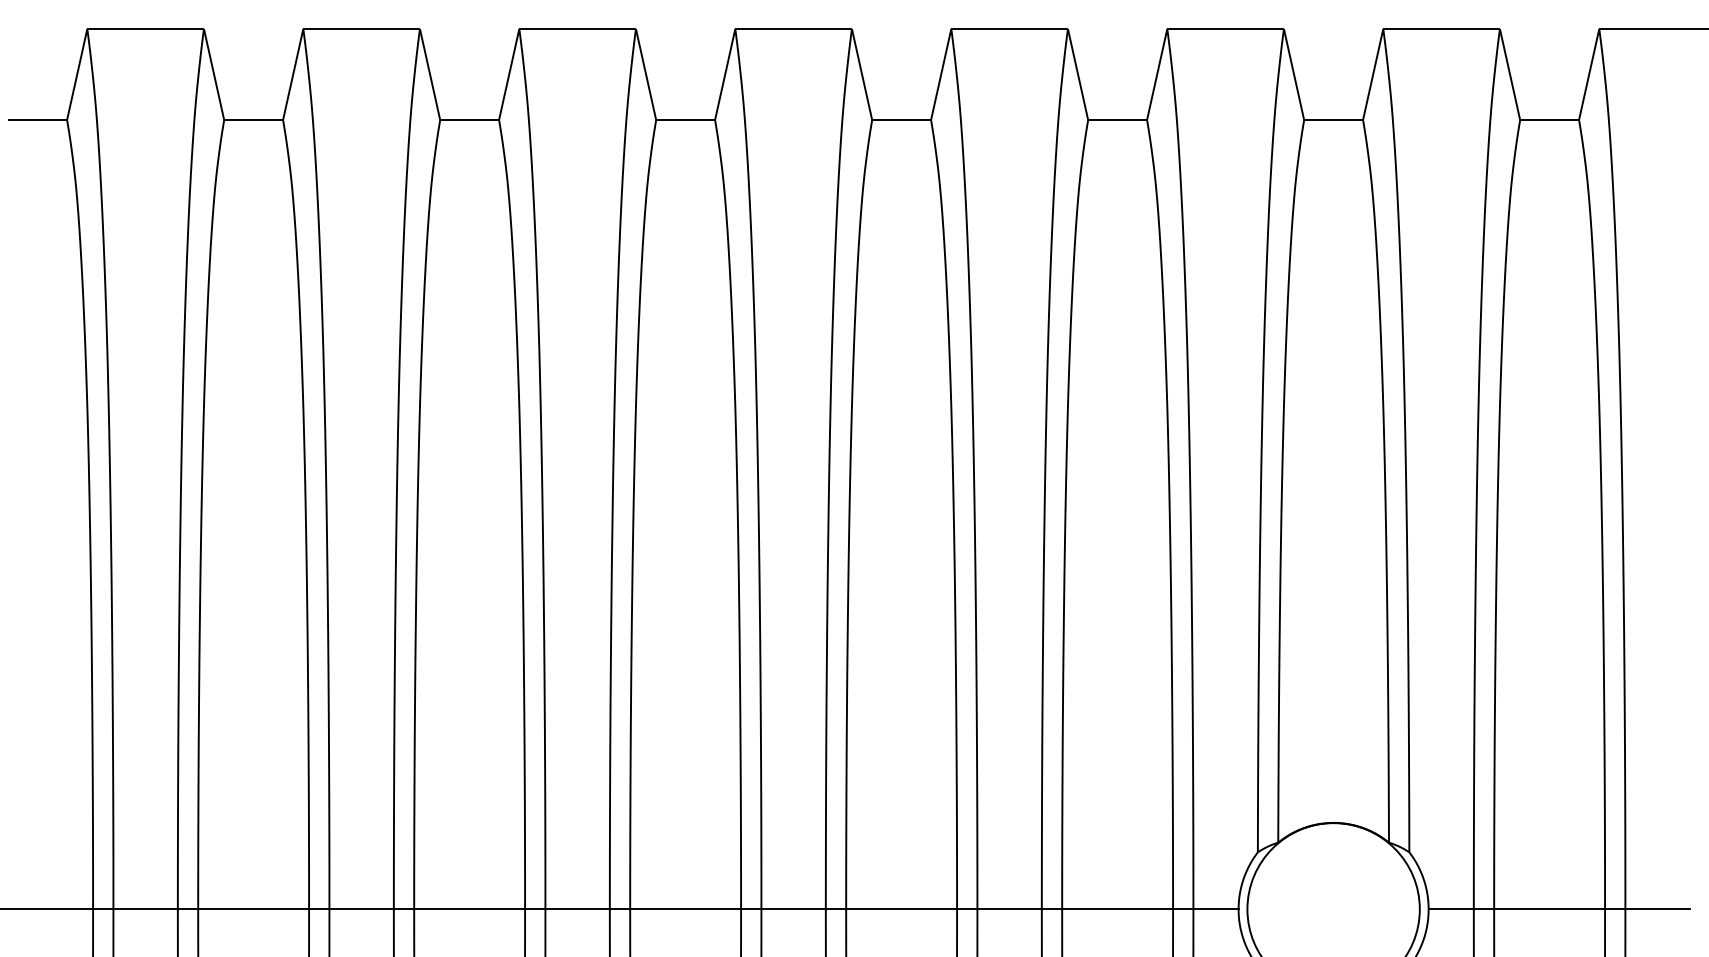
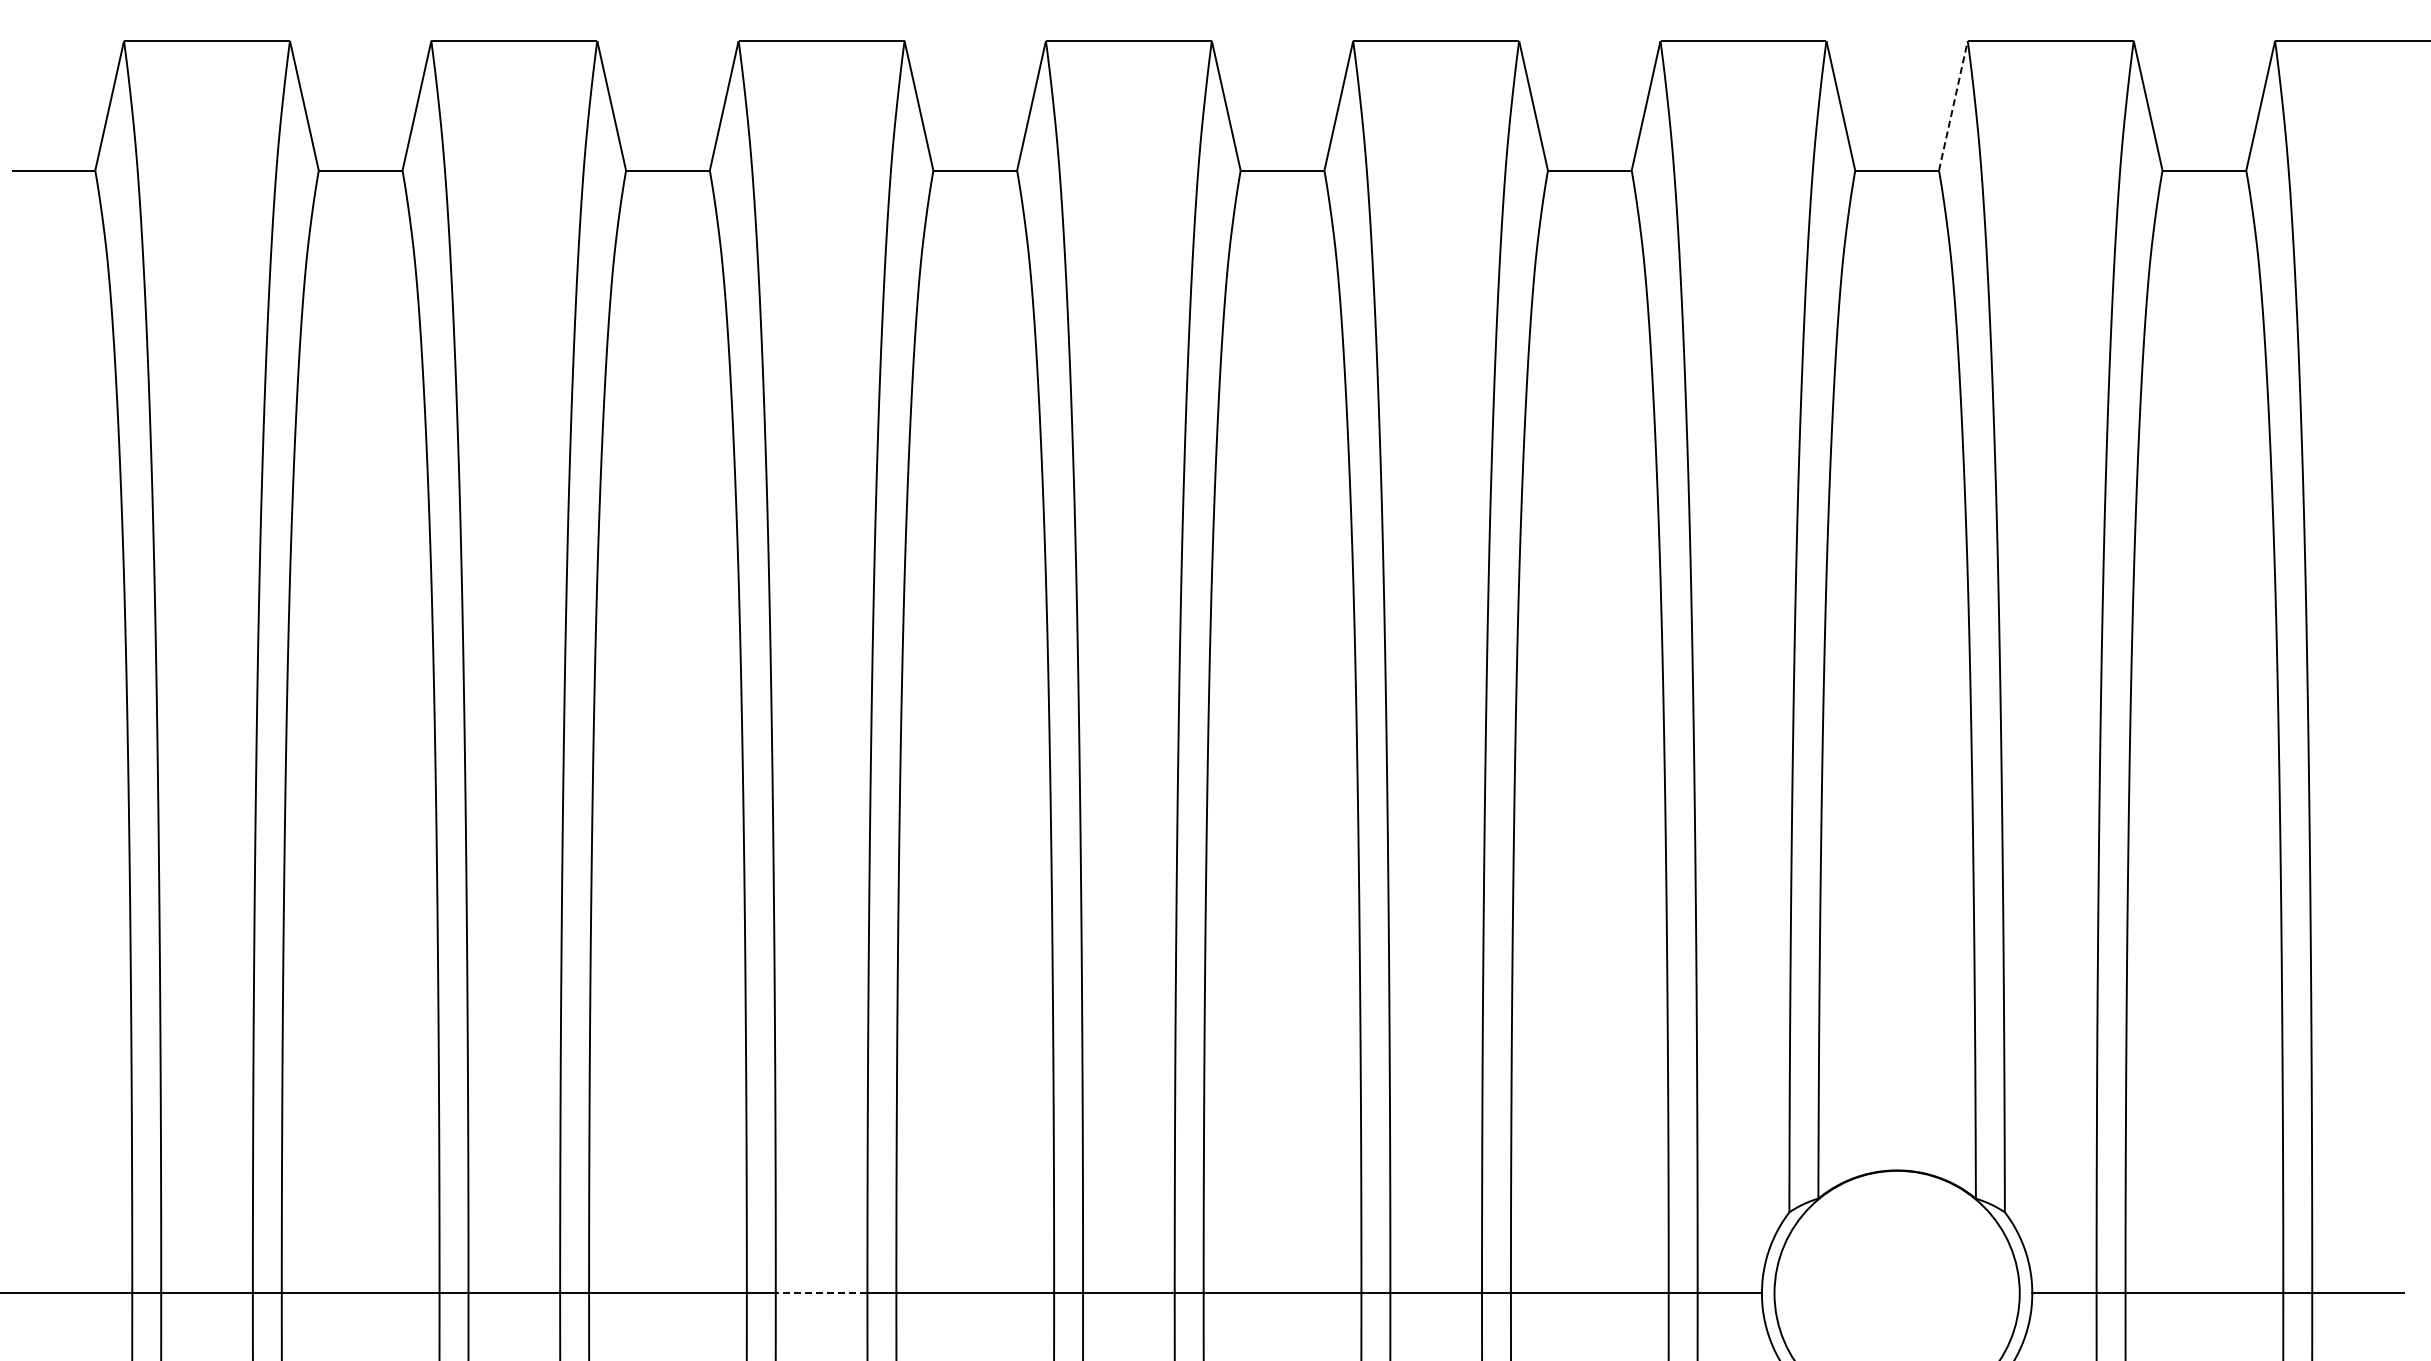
line: (1373, 75) -> (1953, 106), solid -> dashed
line: (577, 909) -> (821, 1293), solid -> dashed

